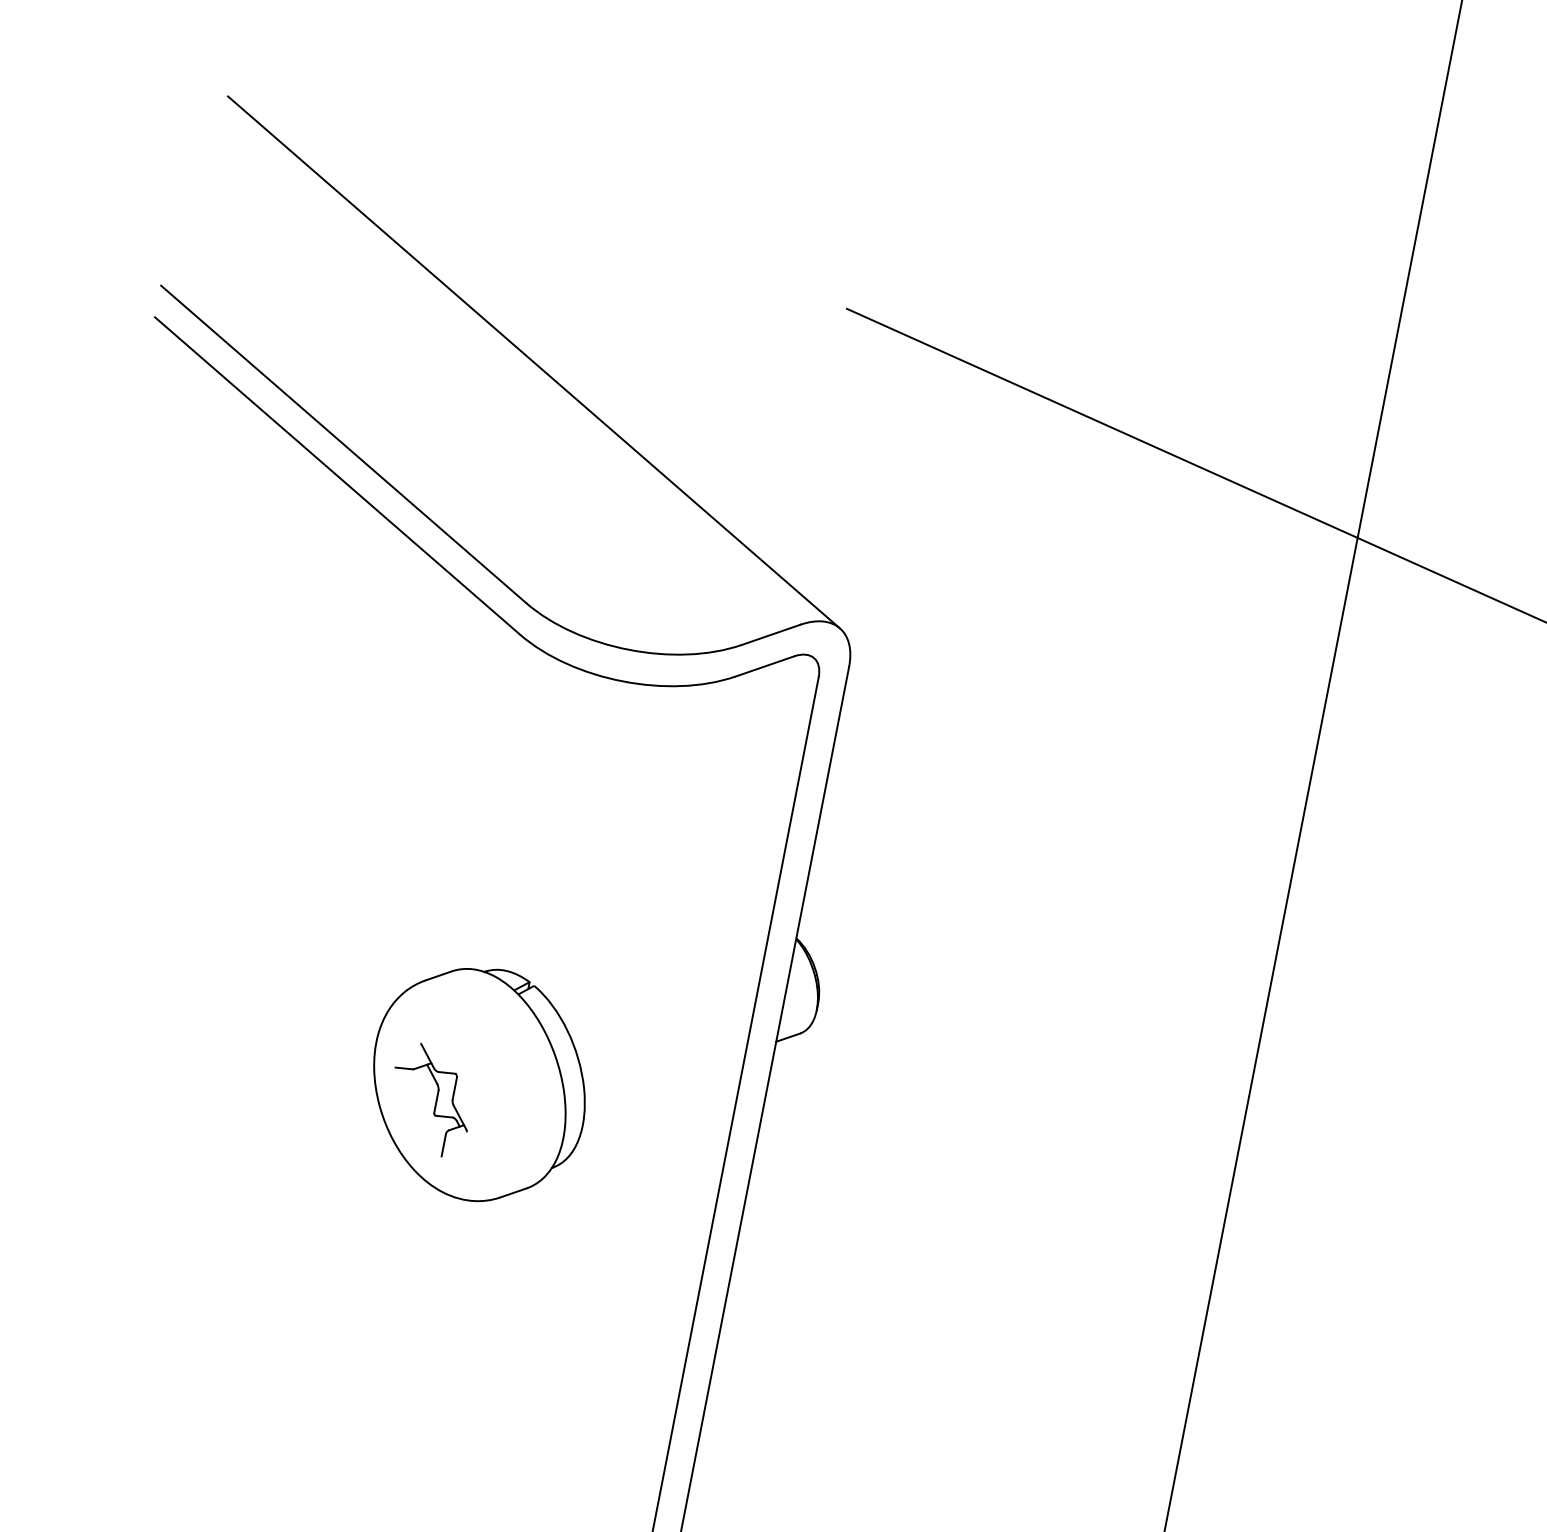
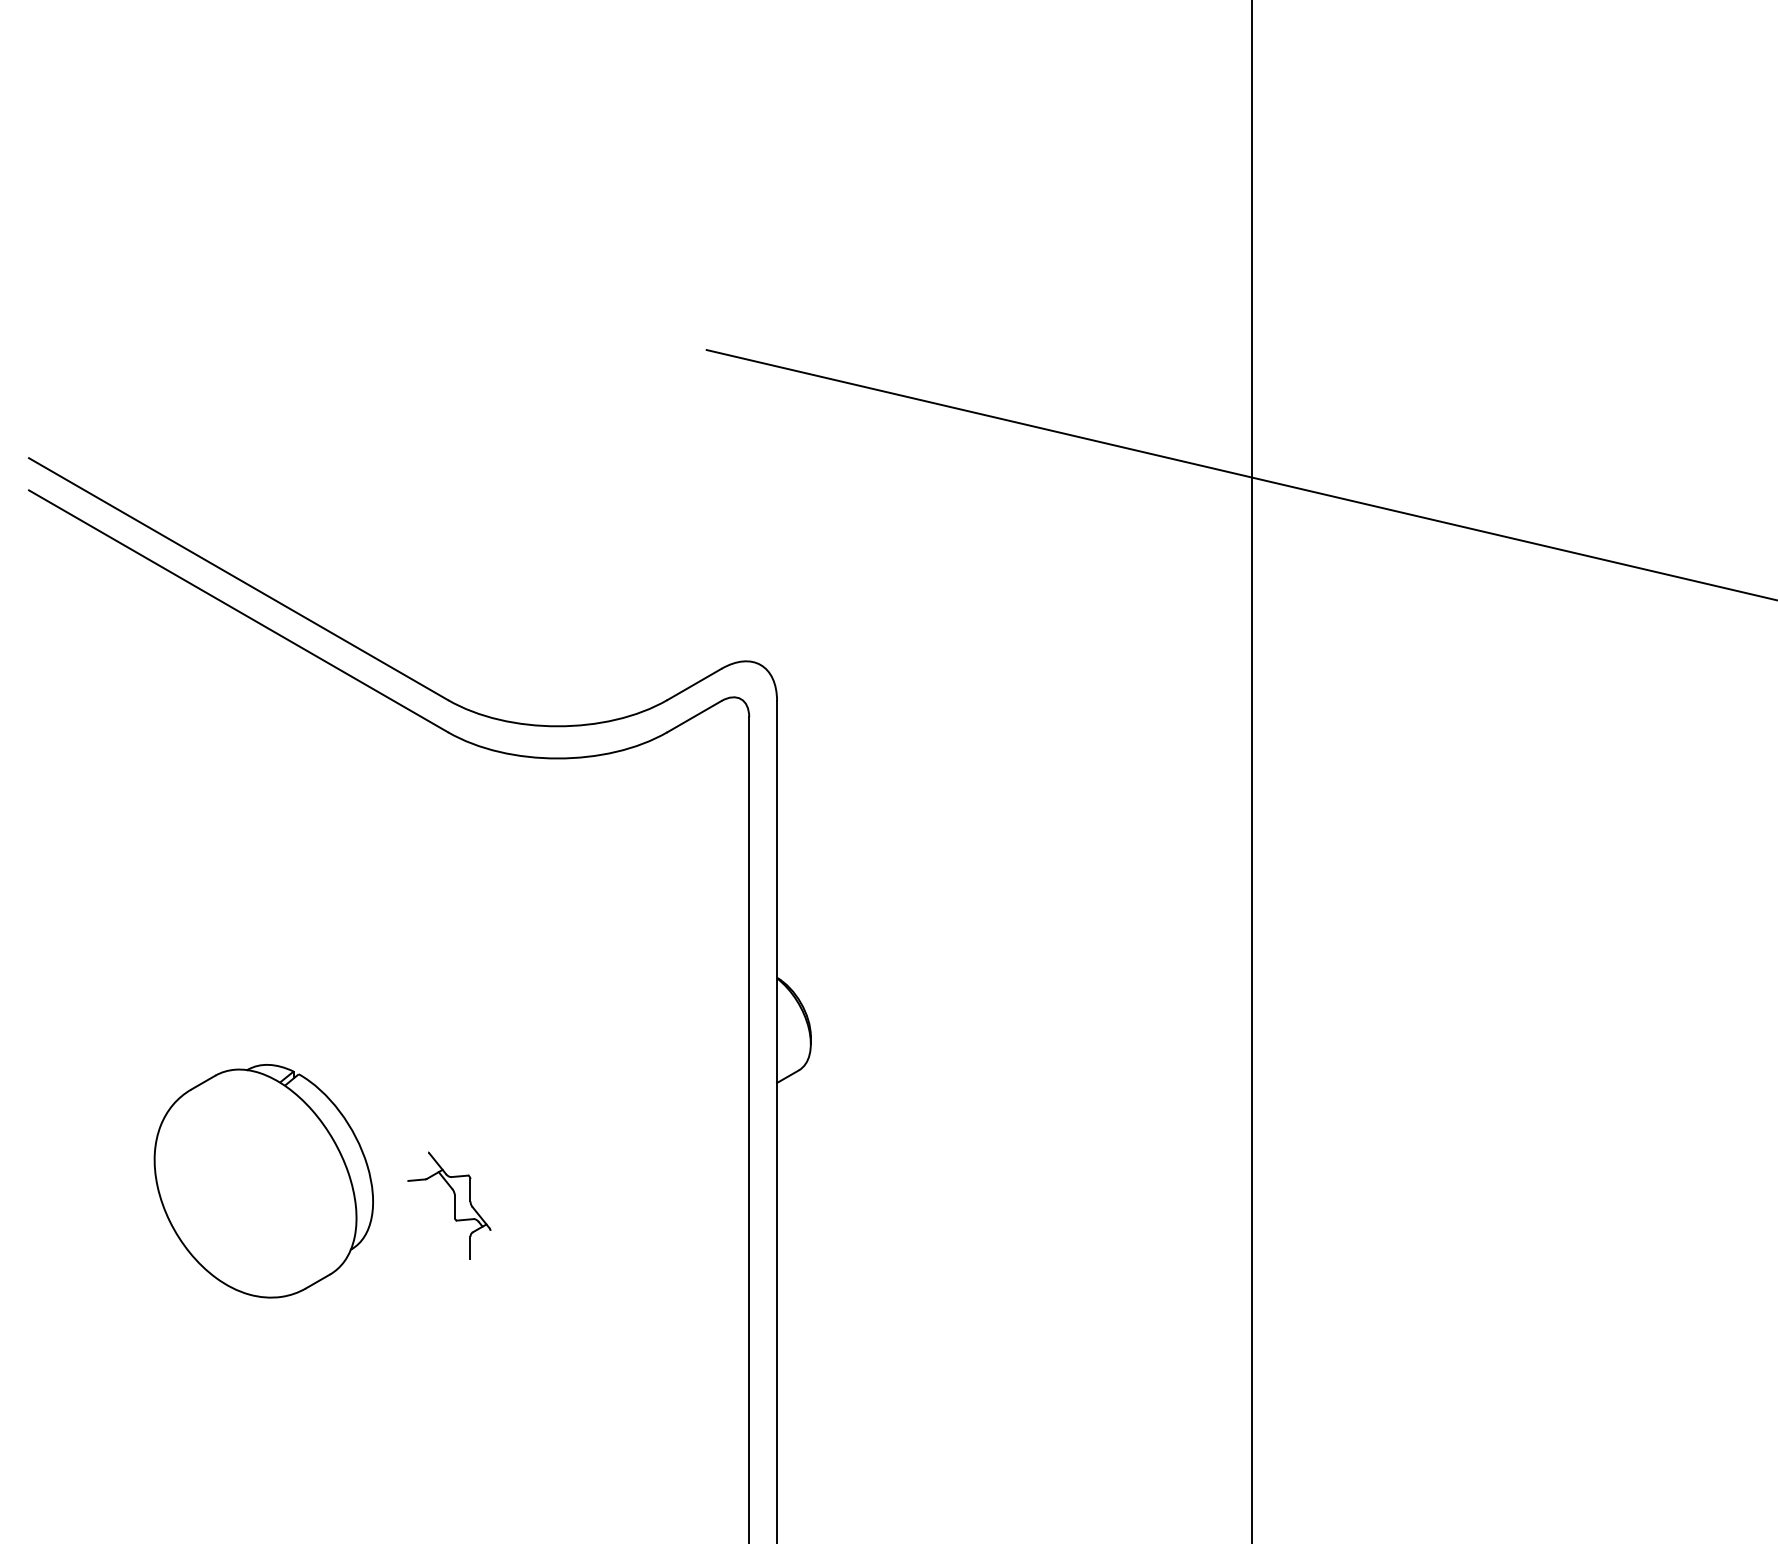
line: (533, 362) -> (409, 462), removed
part: (479, 1084) -> (263, 1181), moved

